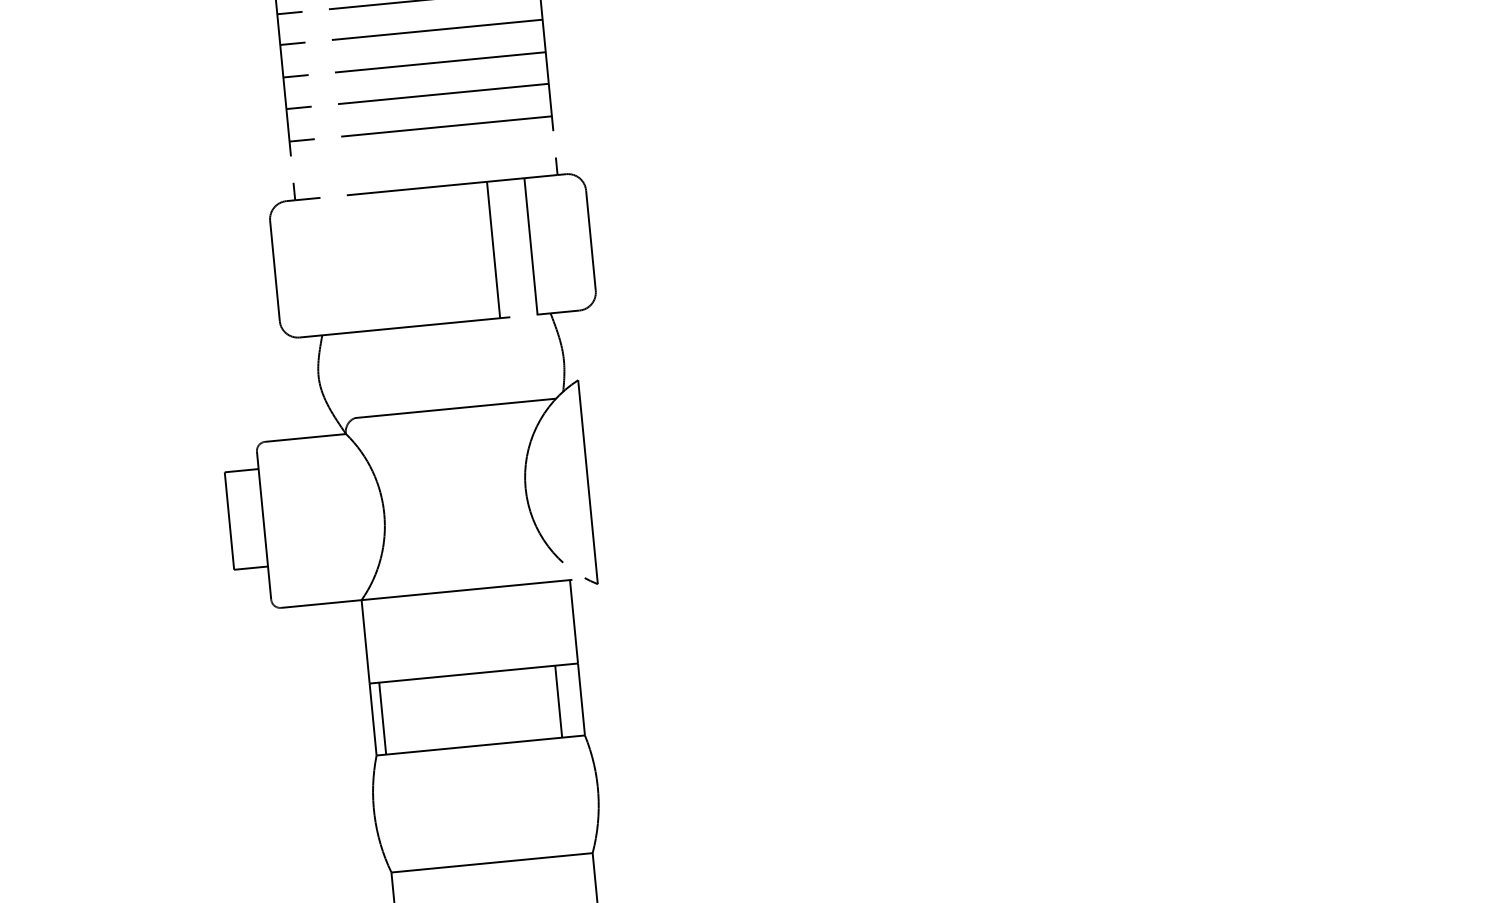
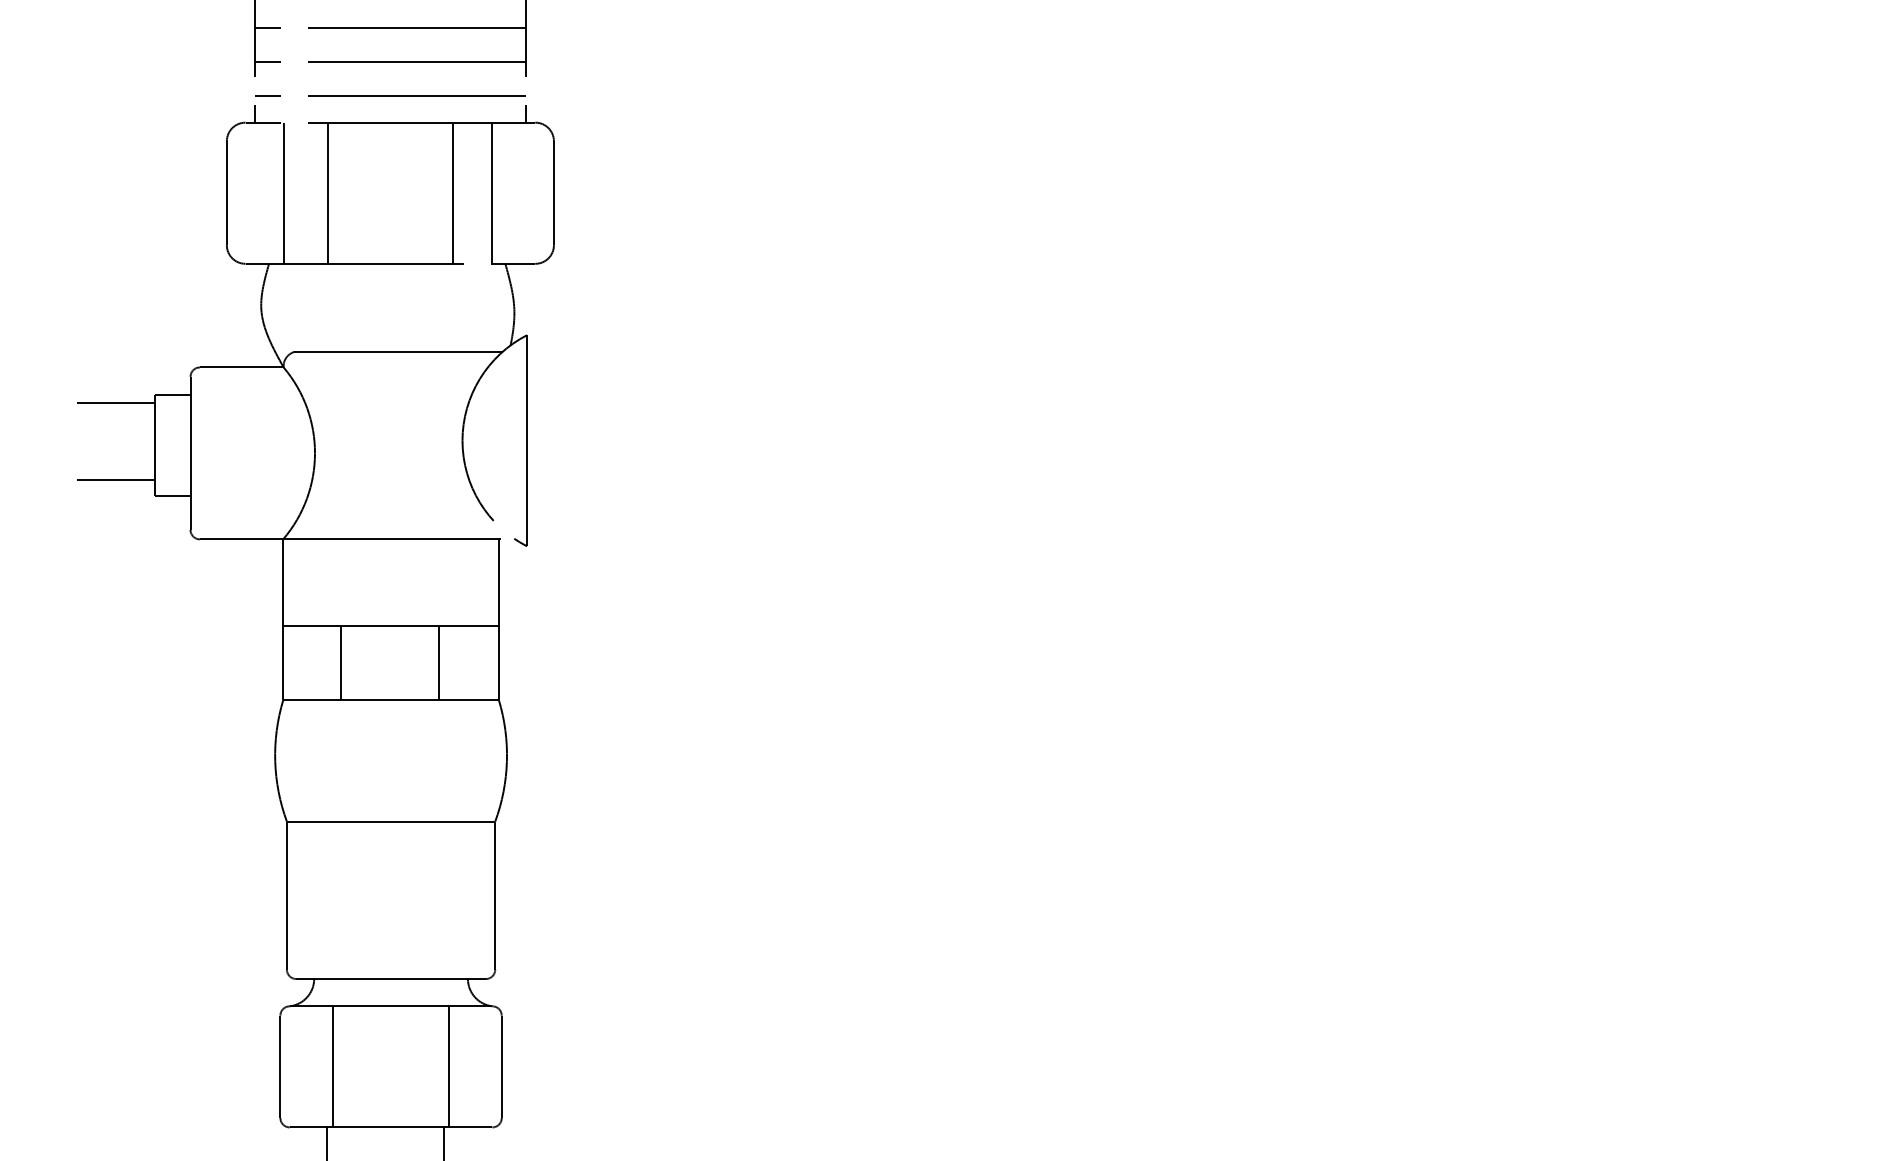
line: (423, 161) -> (390, 95), added
line: (372, 260) -> (327, 192), added
line: (329, 265) -> (283, 192), added
line: (186, 483) -> (115, 402), added
line: (194, 557) -> (115, 479), added
line: (558, 701) -> (439, 662), moved
line: (383, 718) -> (341, 662), moved

